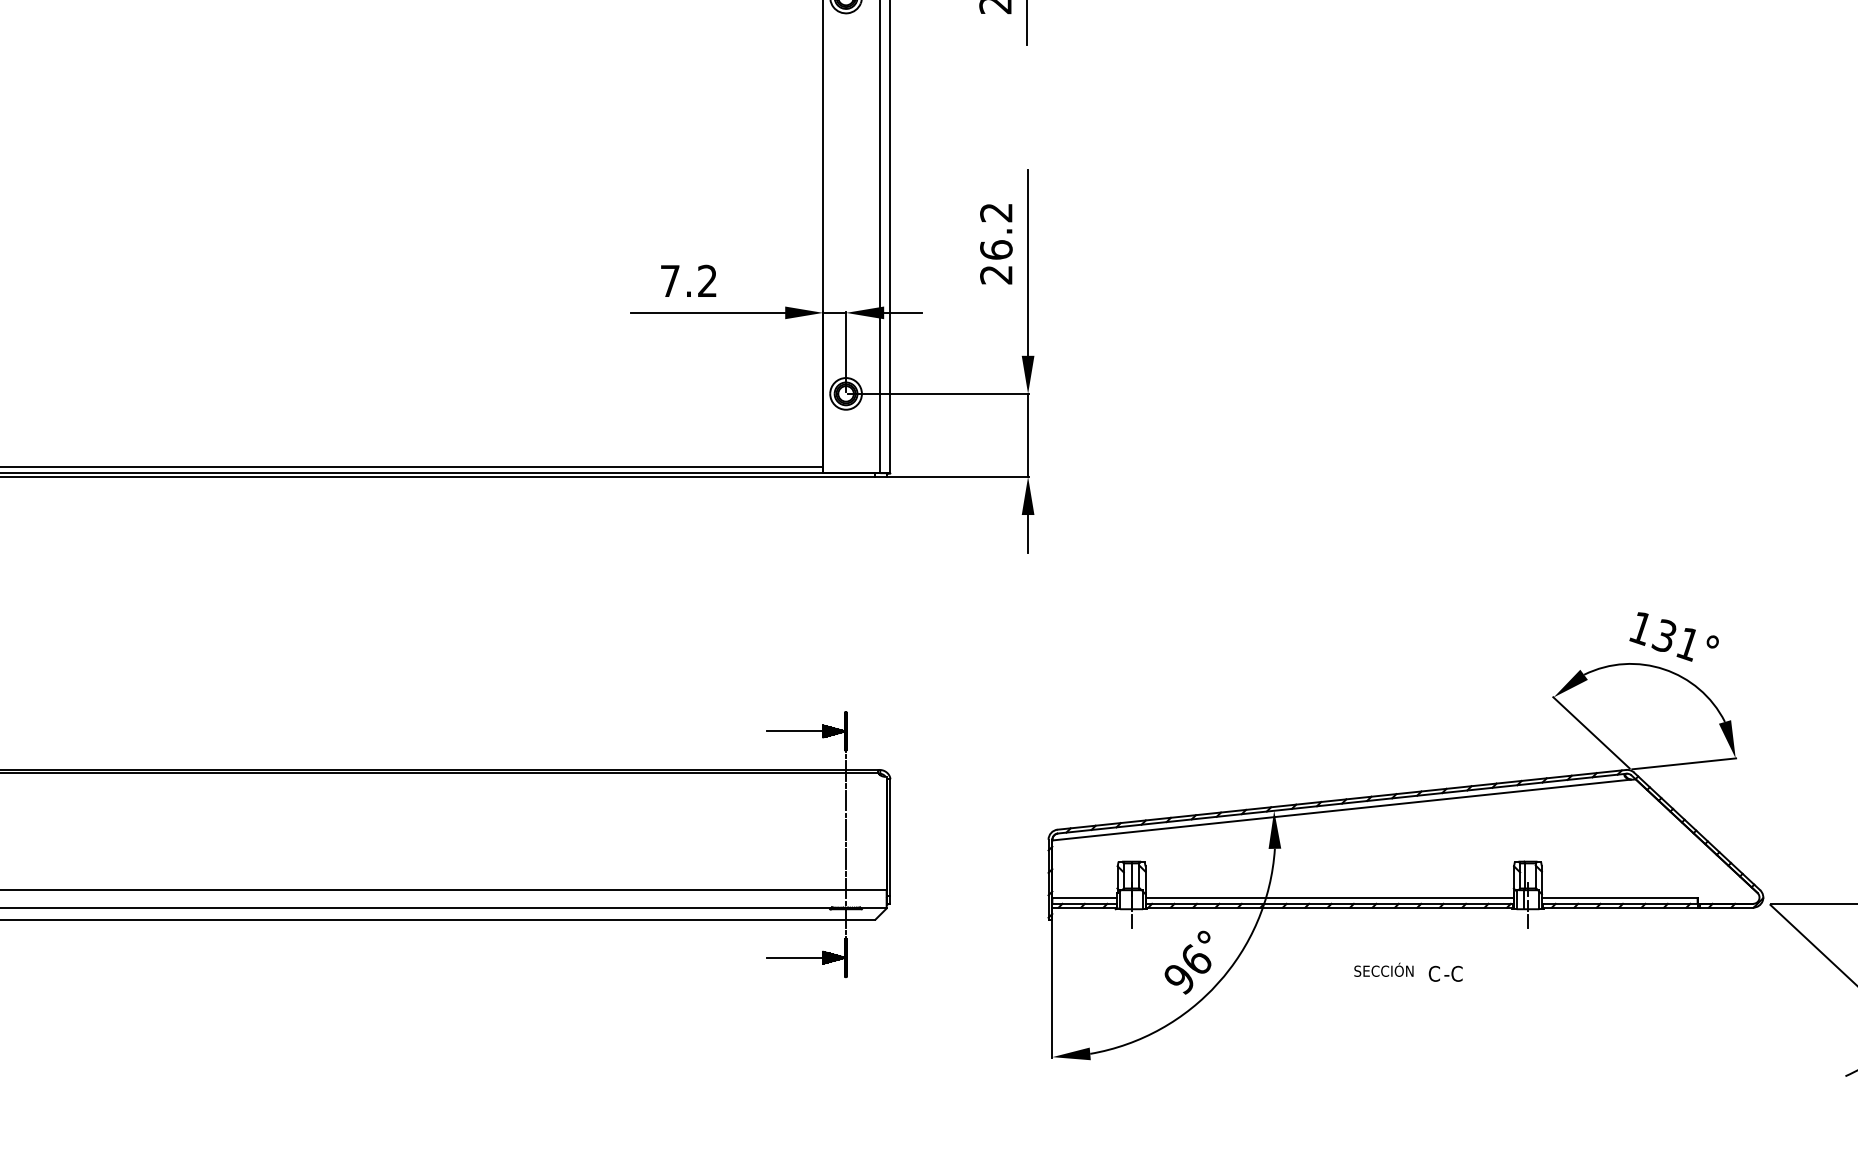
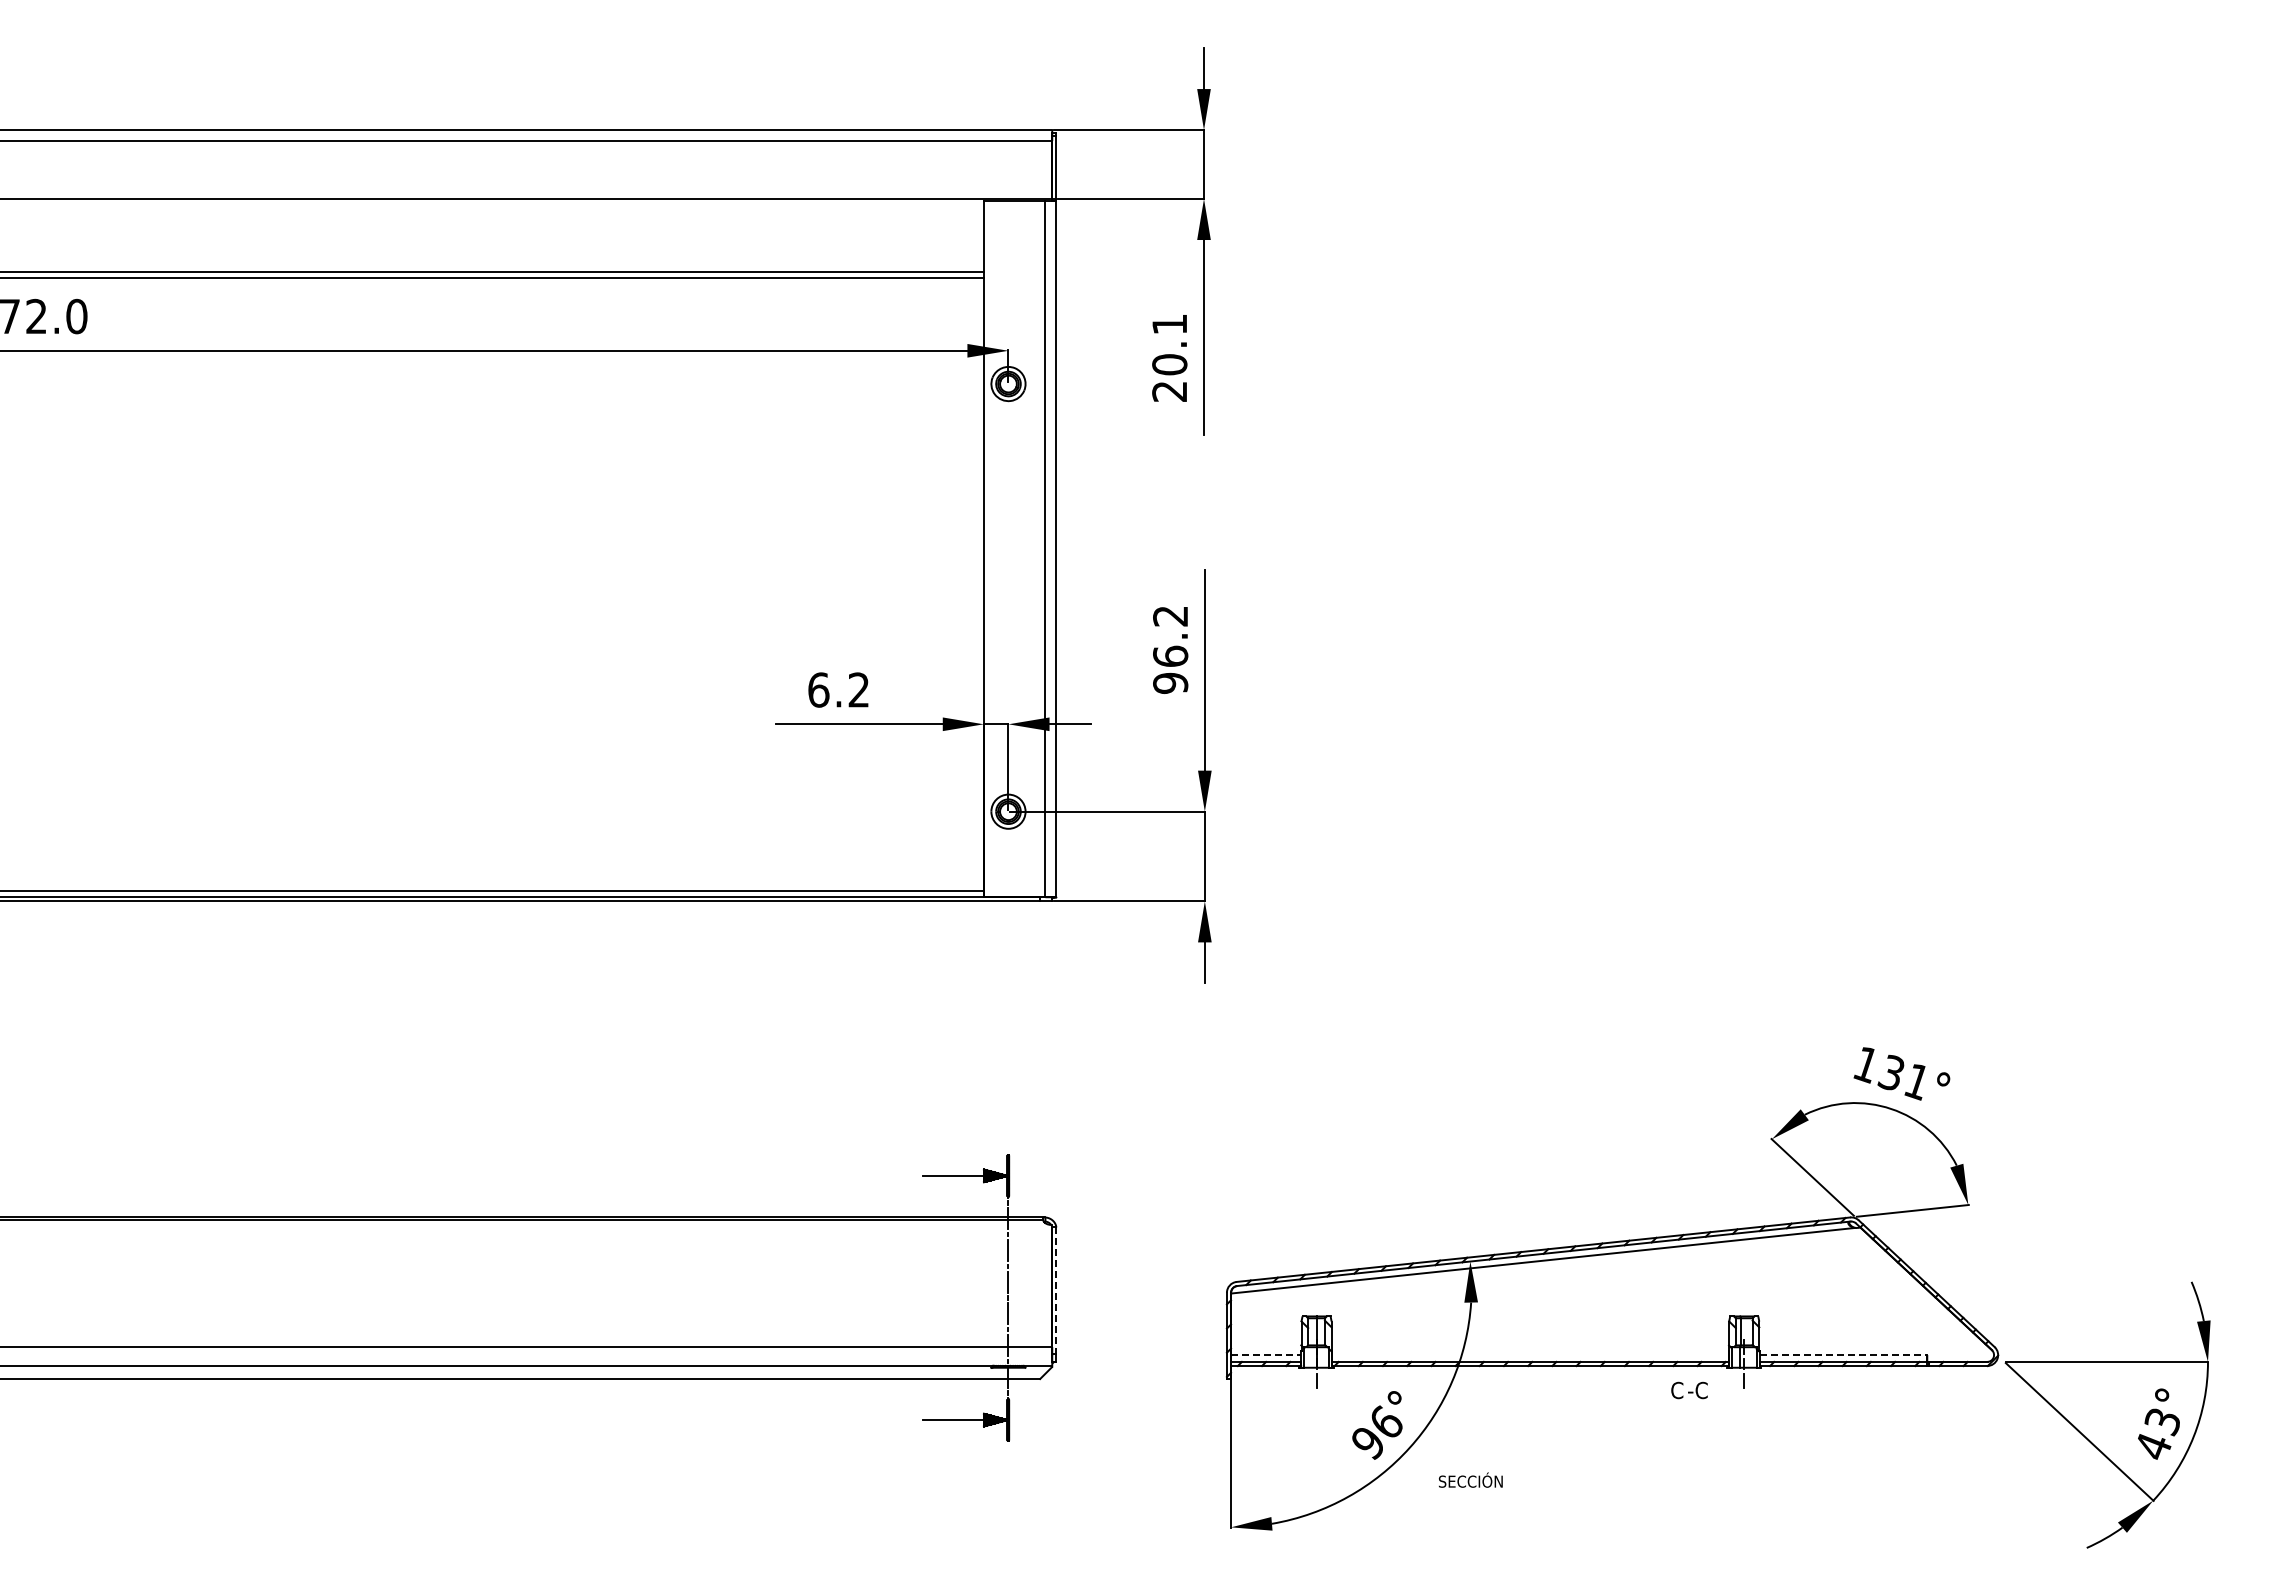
text: (996, 274) -> (1170, 682), 26.2 -> 96.2
text: (670, 280) -> (818, 689), 7.2 -> 6.2
line: (890, 838) -> (1056, 1291), solid -> dashed
line: (1085, 897) -> (1266, 1355), solid -> dashed
line: (1328, 897) -> (1529, 1355), removed
line: (1619, 897) -> (1843, 1355), solid -> dashed
text: (1383, 969) -> (1470, 1479), moved
text: (1445, 973) -> (1689, 1390), moved

